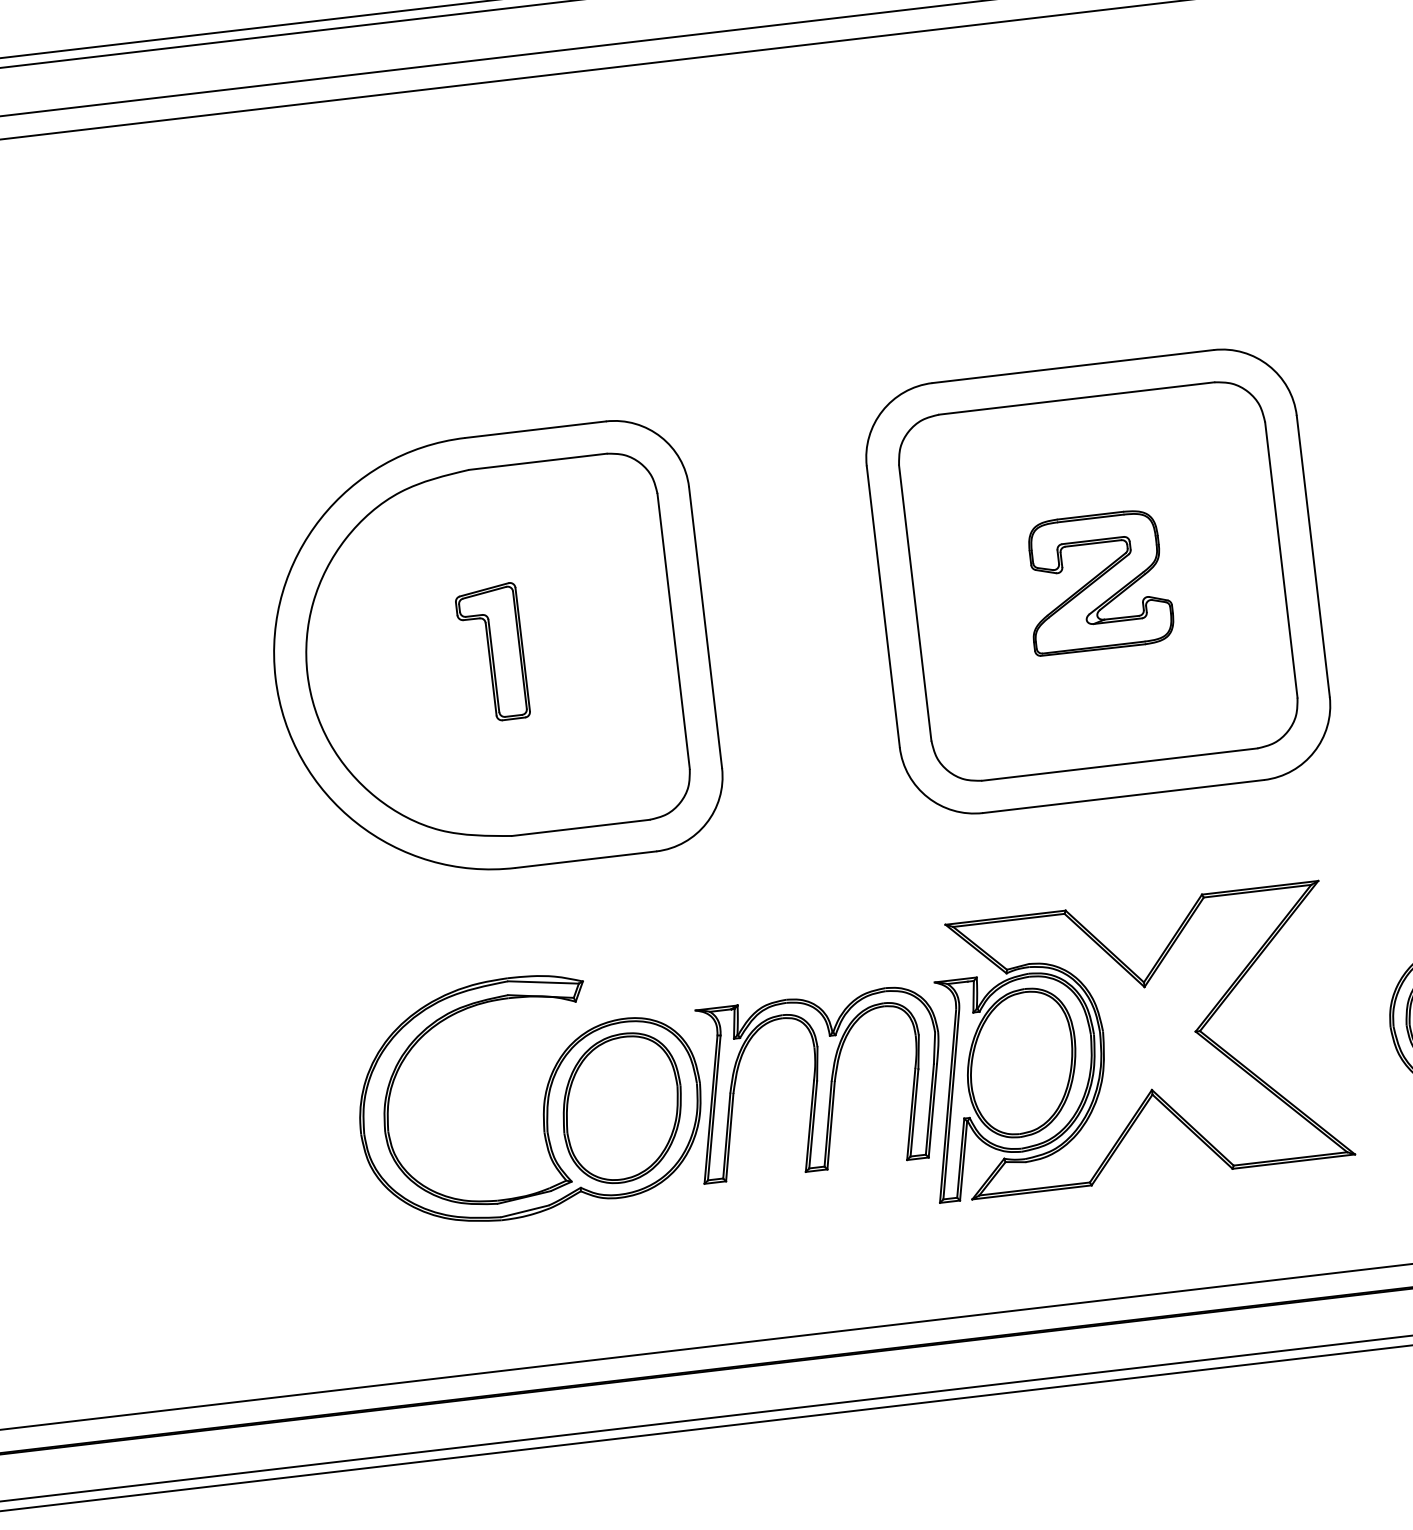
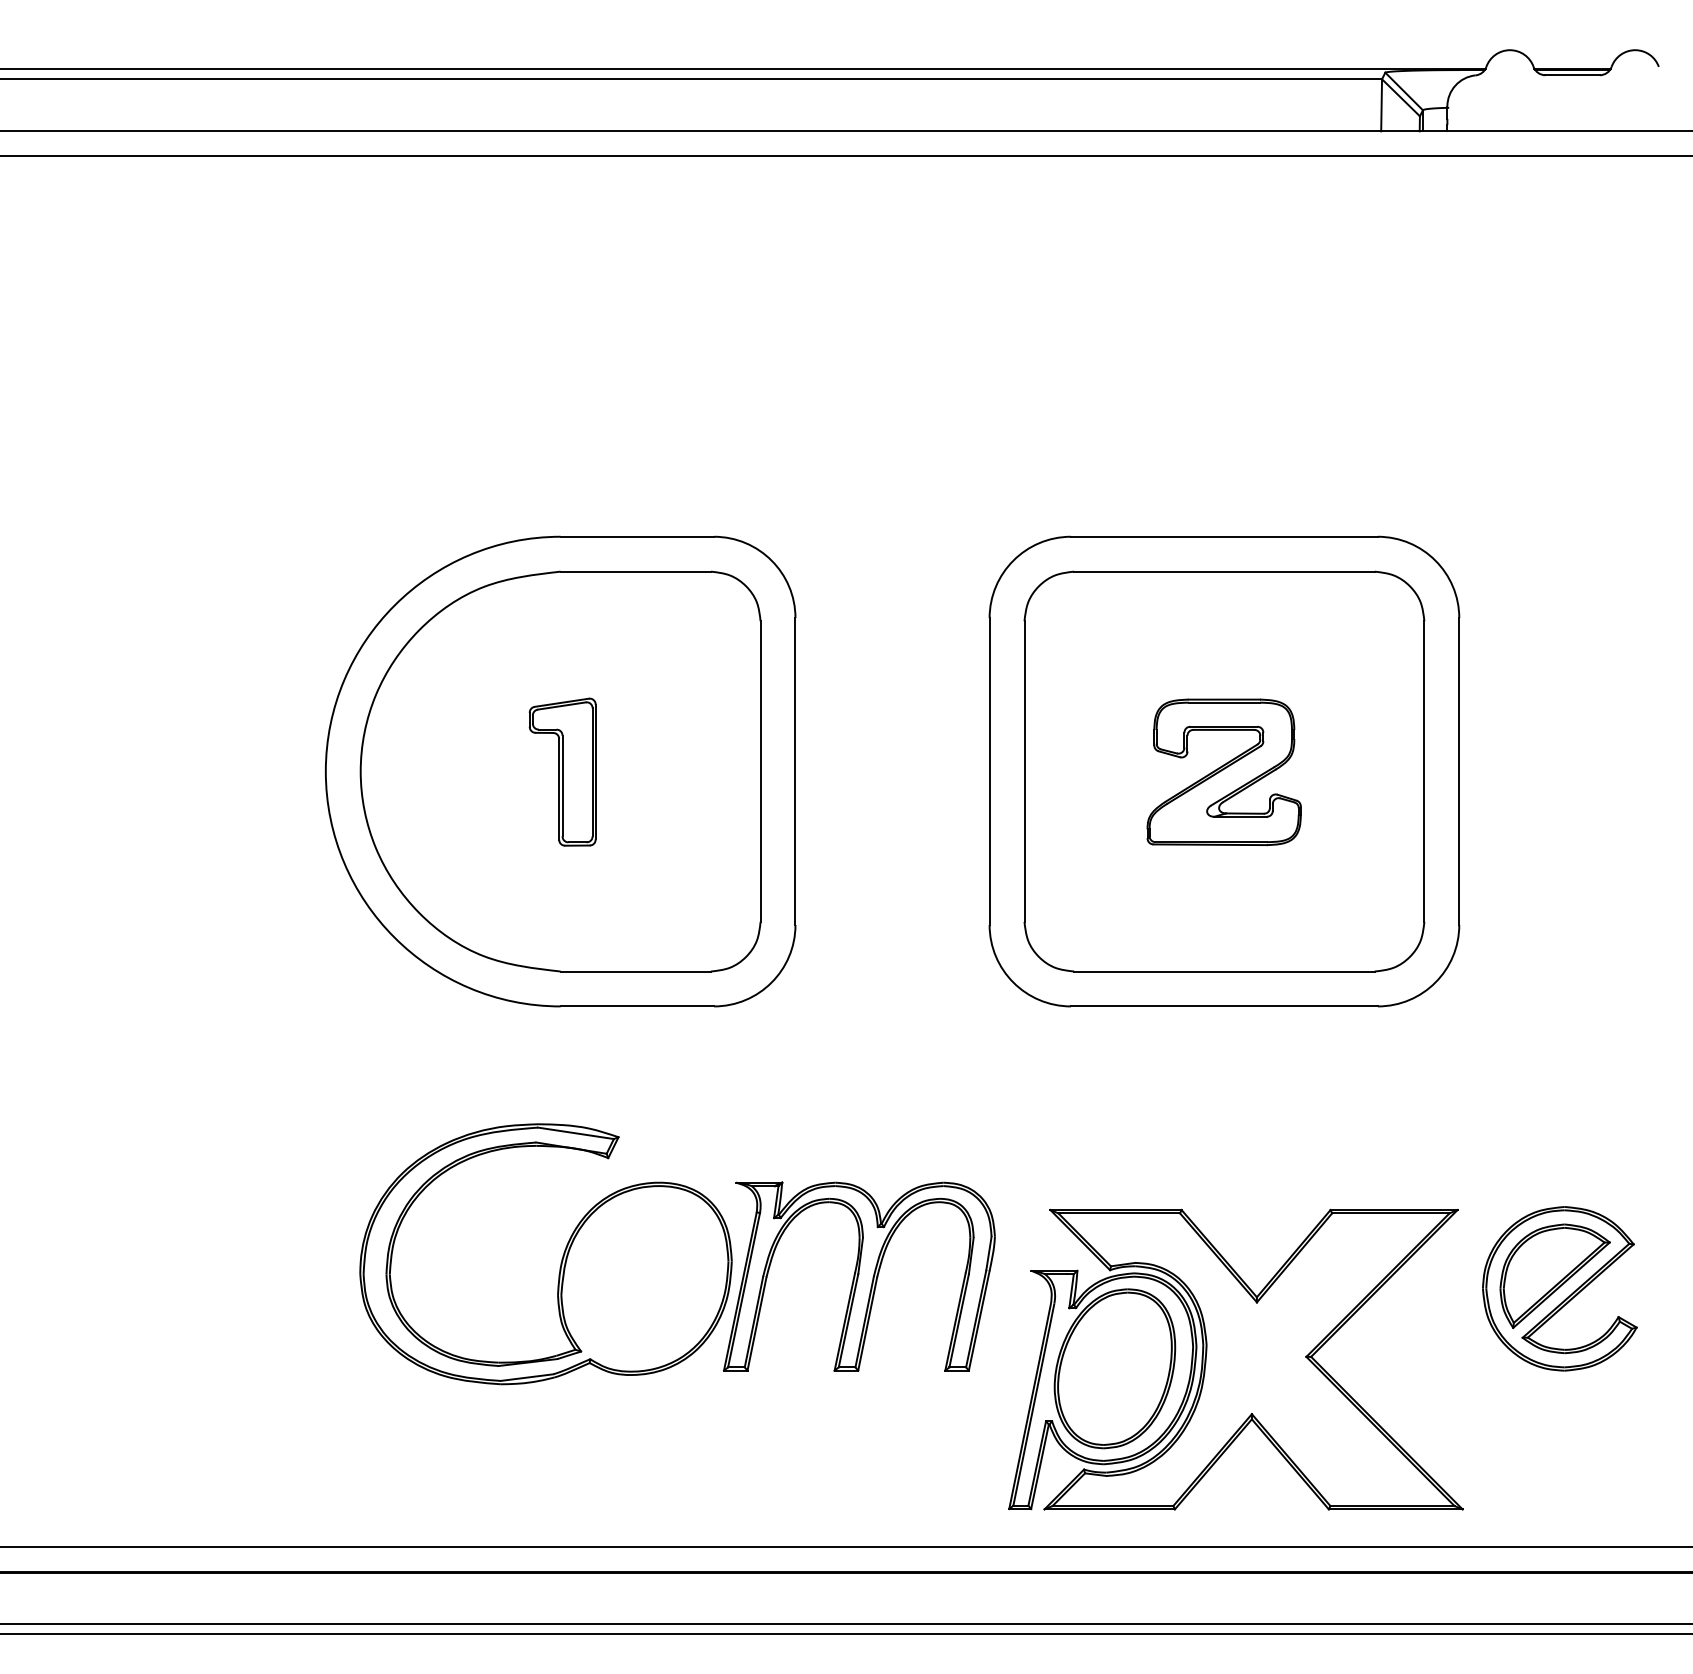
part: (1131, 1041) -> (1235, 1359), moved
part: (621, 1107) -> (644, 1278), removed

